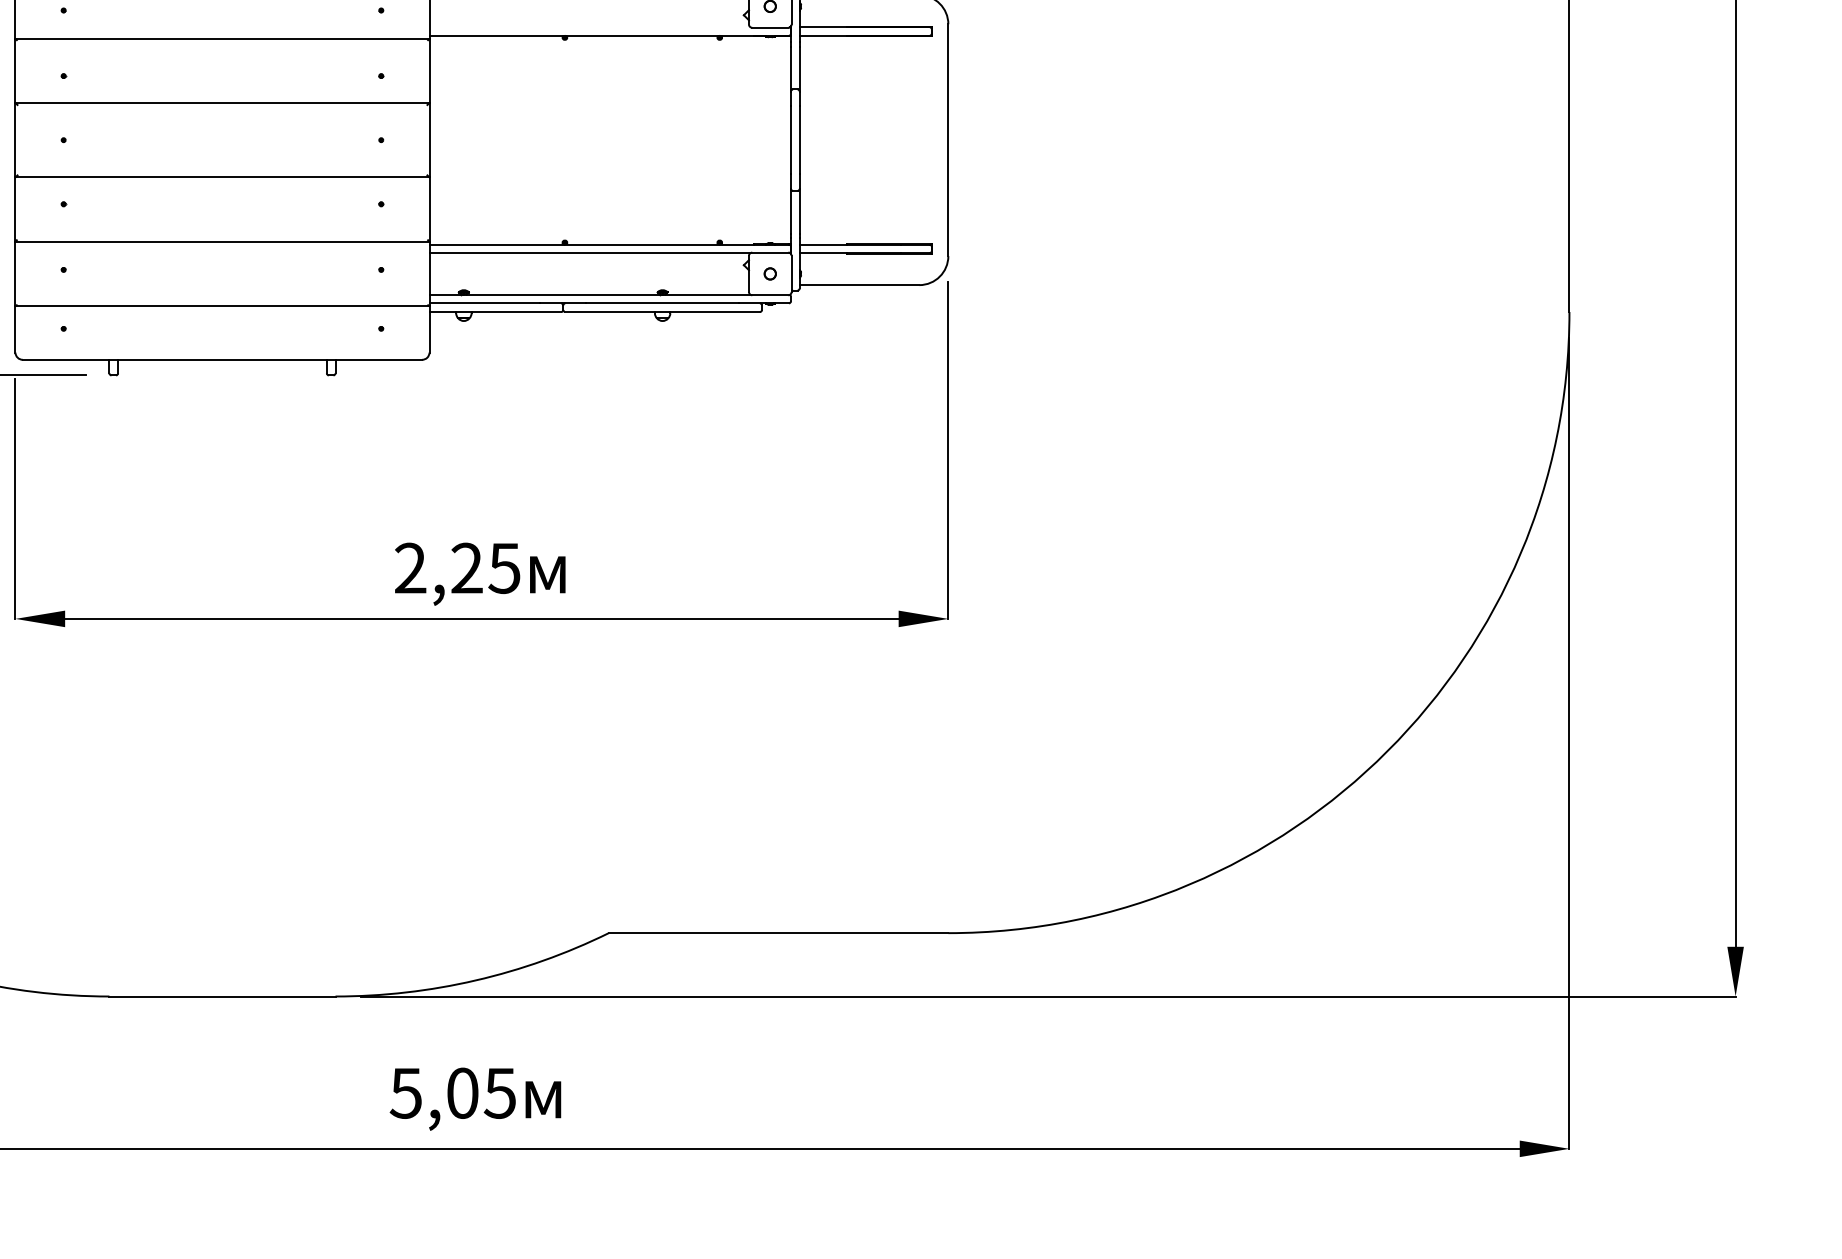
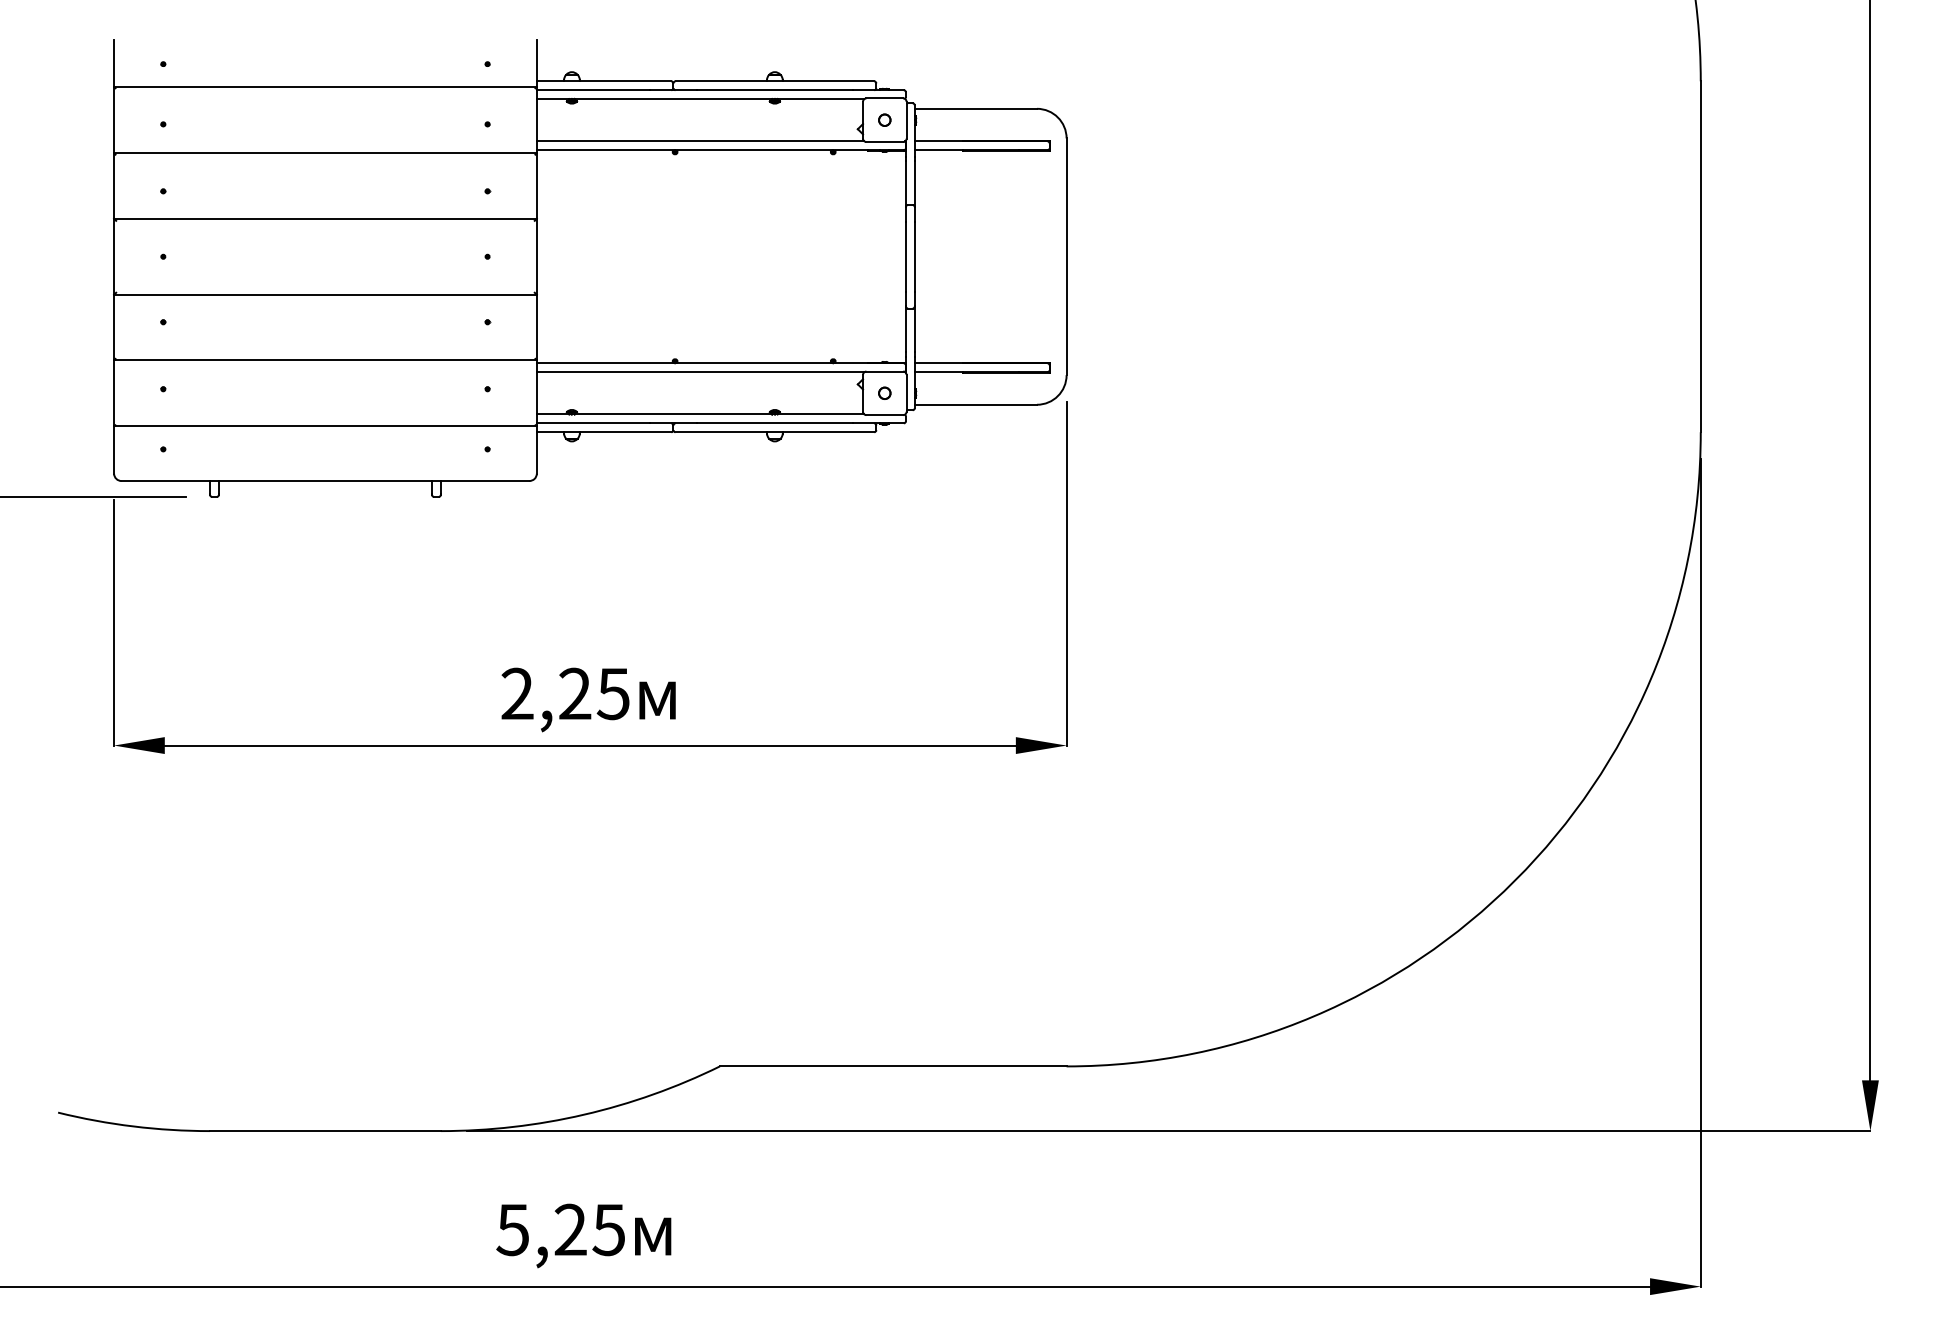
line: (589, 27) -> (700, 141), added
text: (462, 1092) -> (570, 1229), 5,05 -> 5,25

